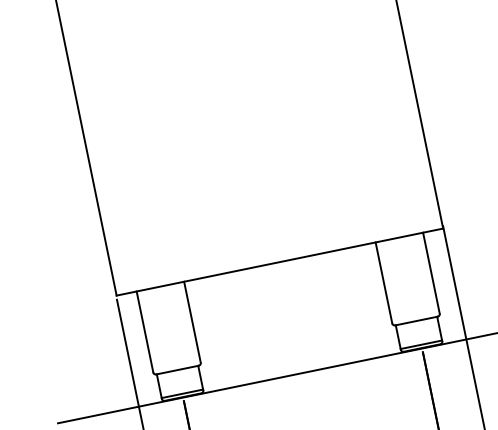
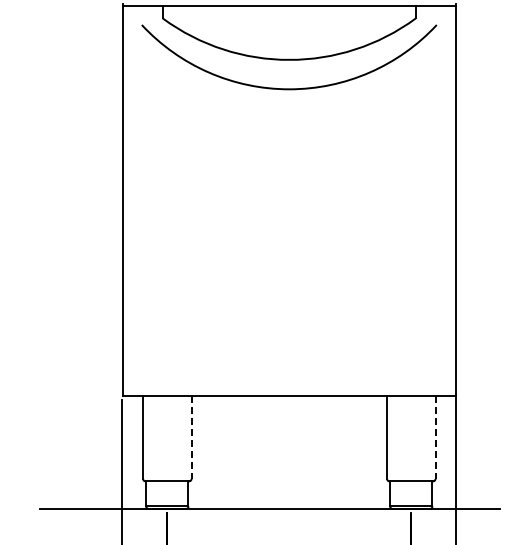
line: (431, 274) -> (435, 438), solid -> dashed
line: (192, 323) -> (191, 438), solid -> dashed

